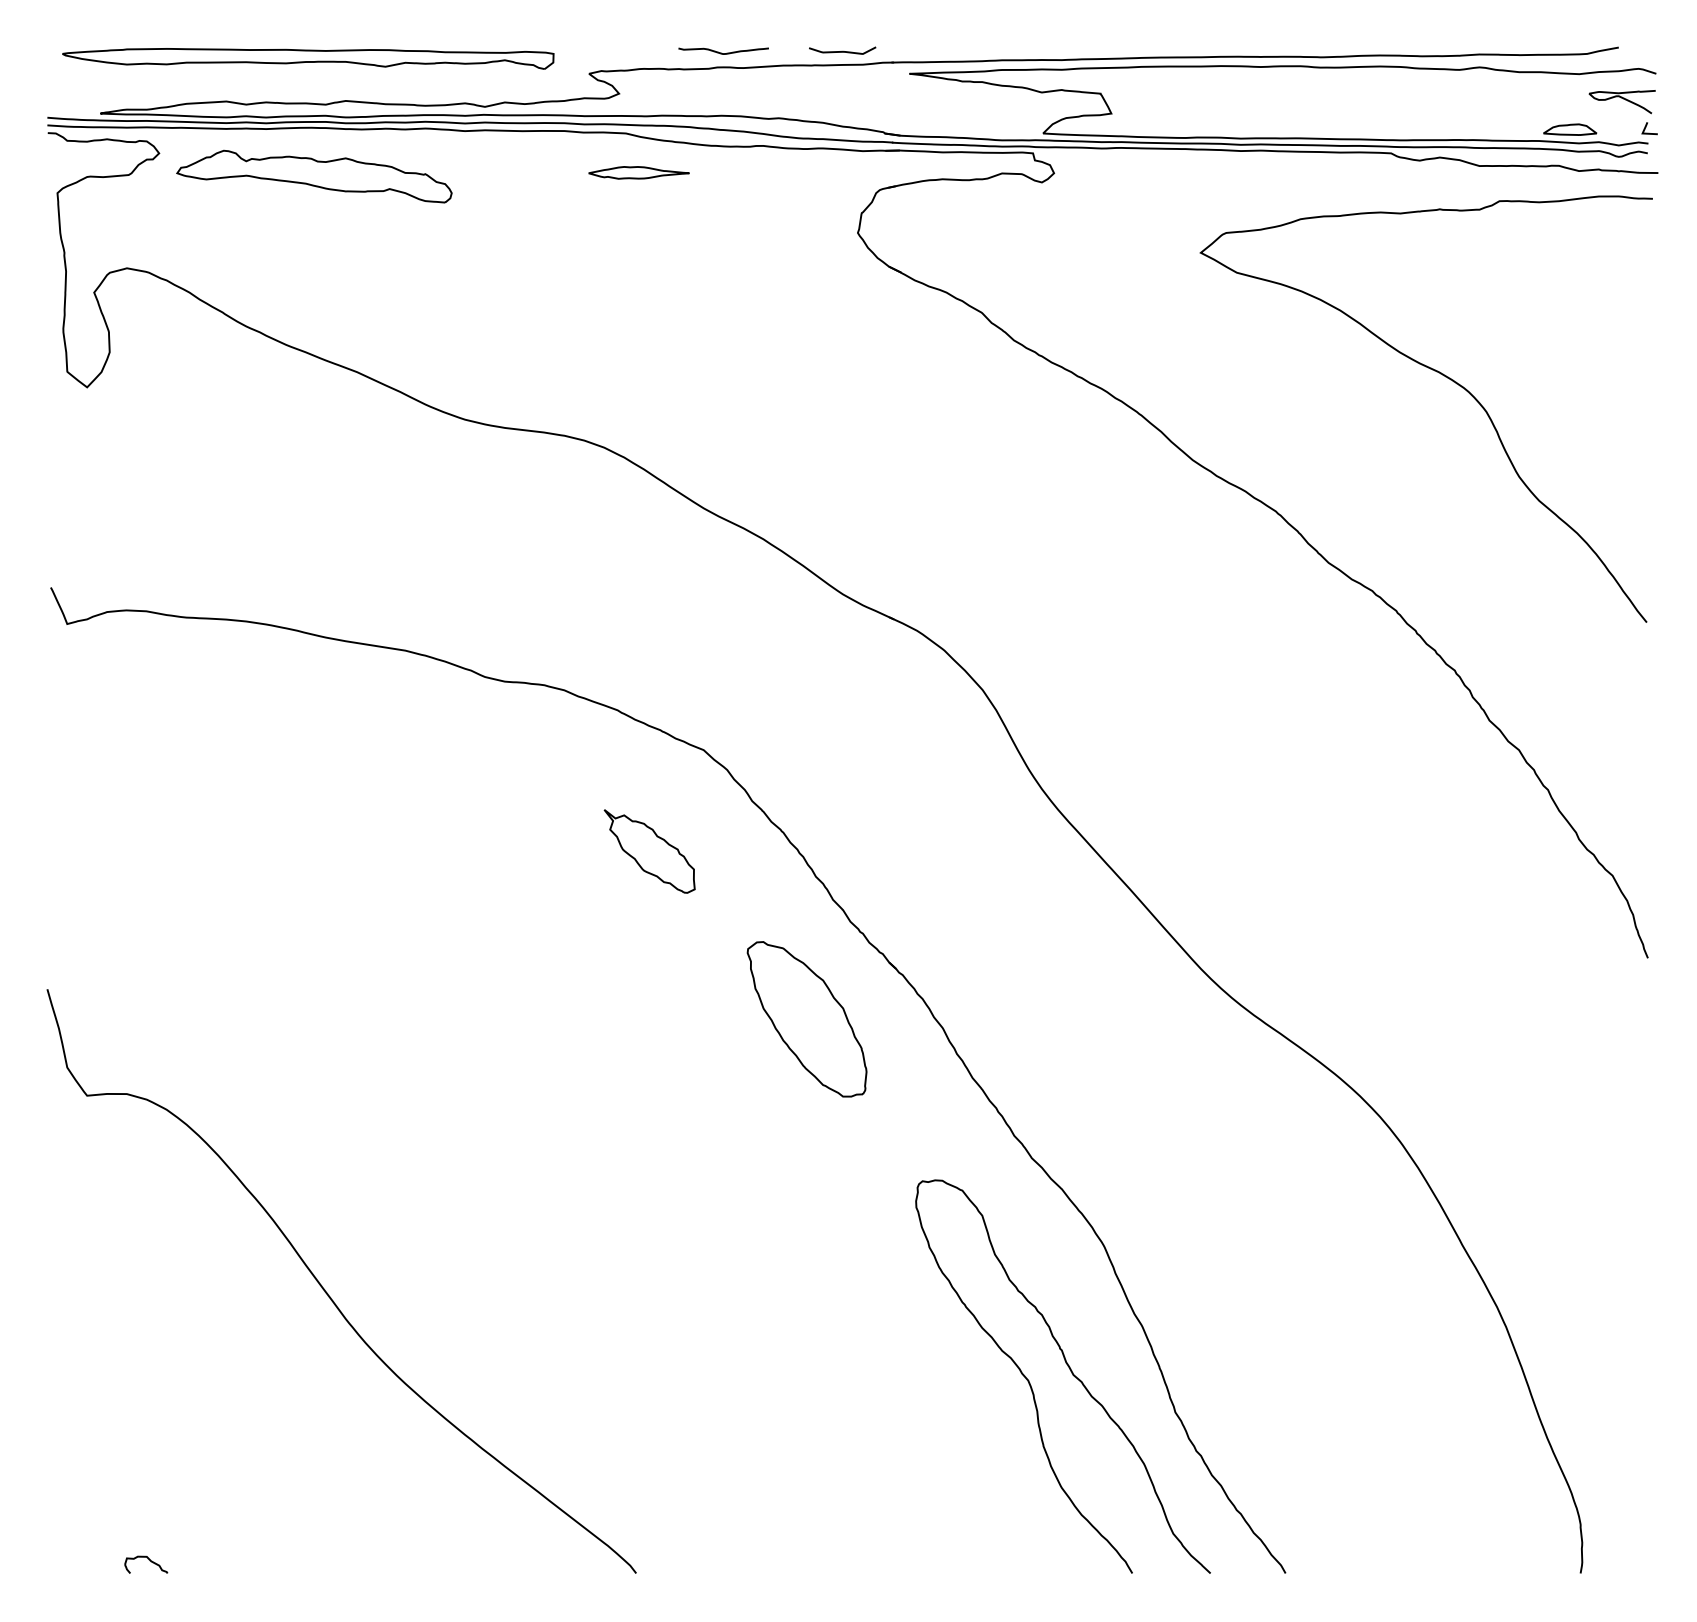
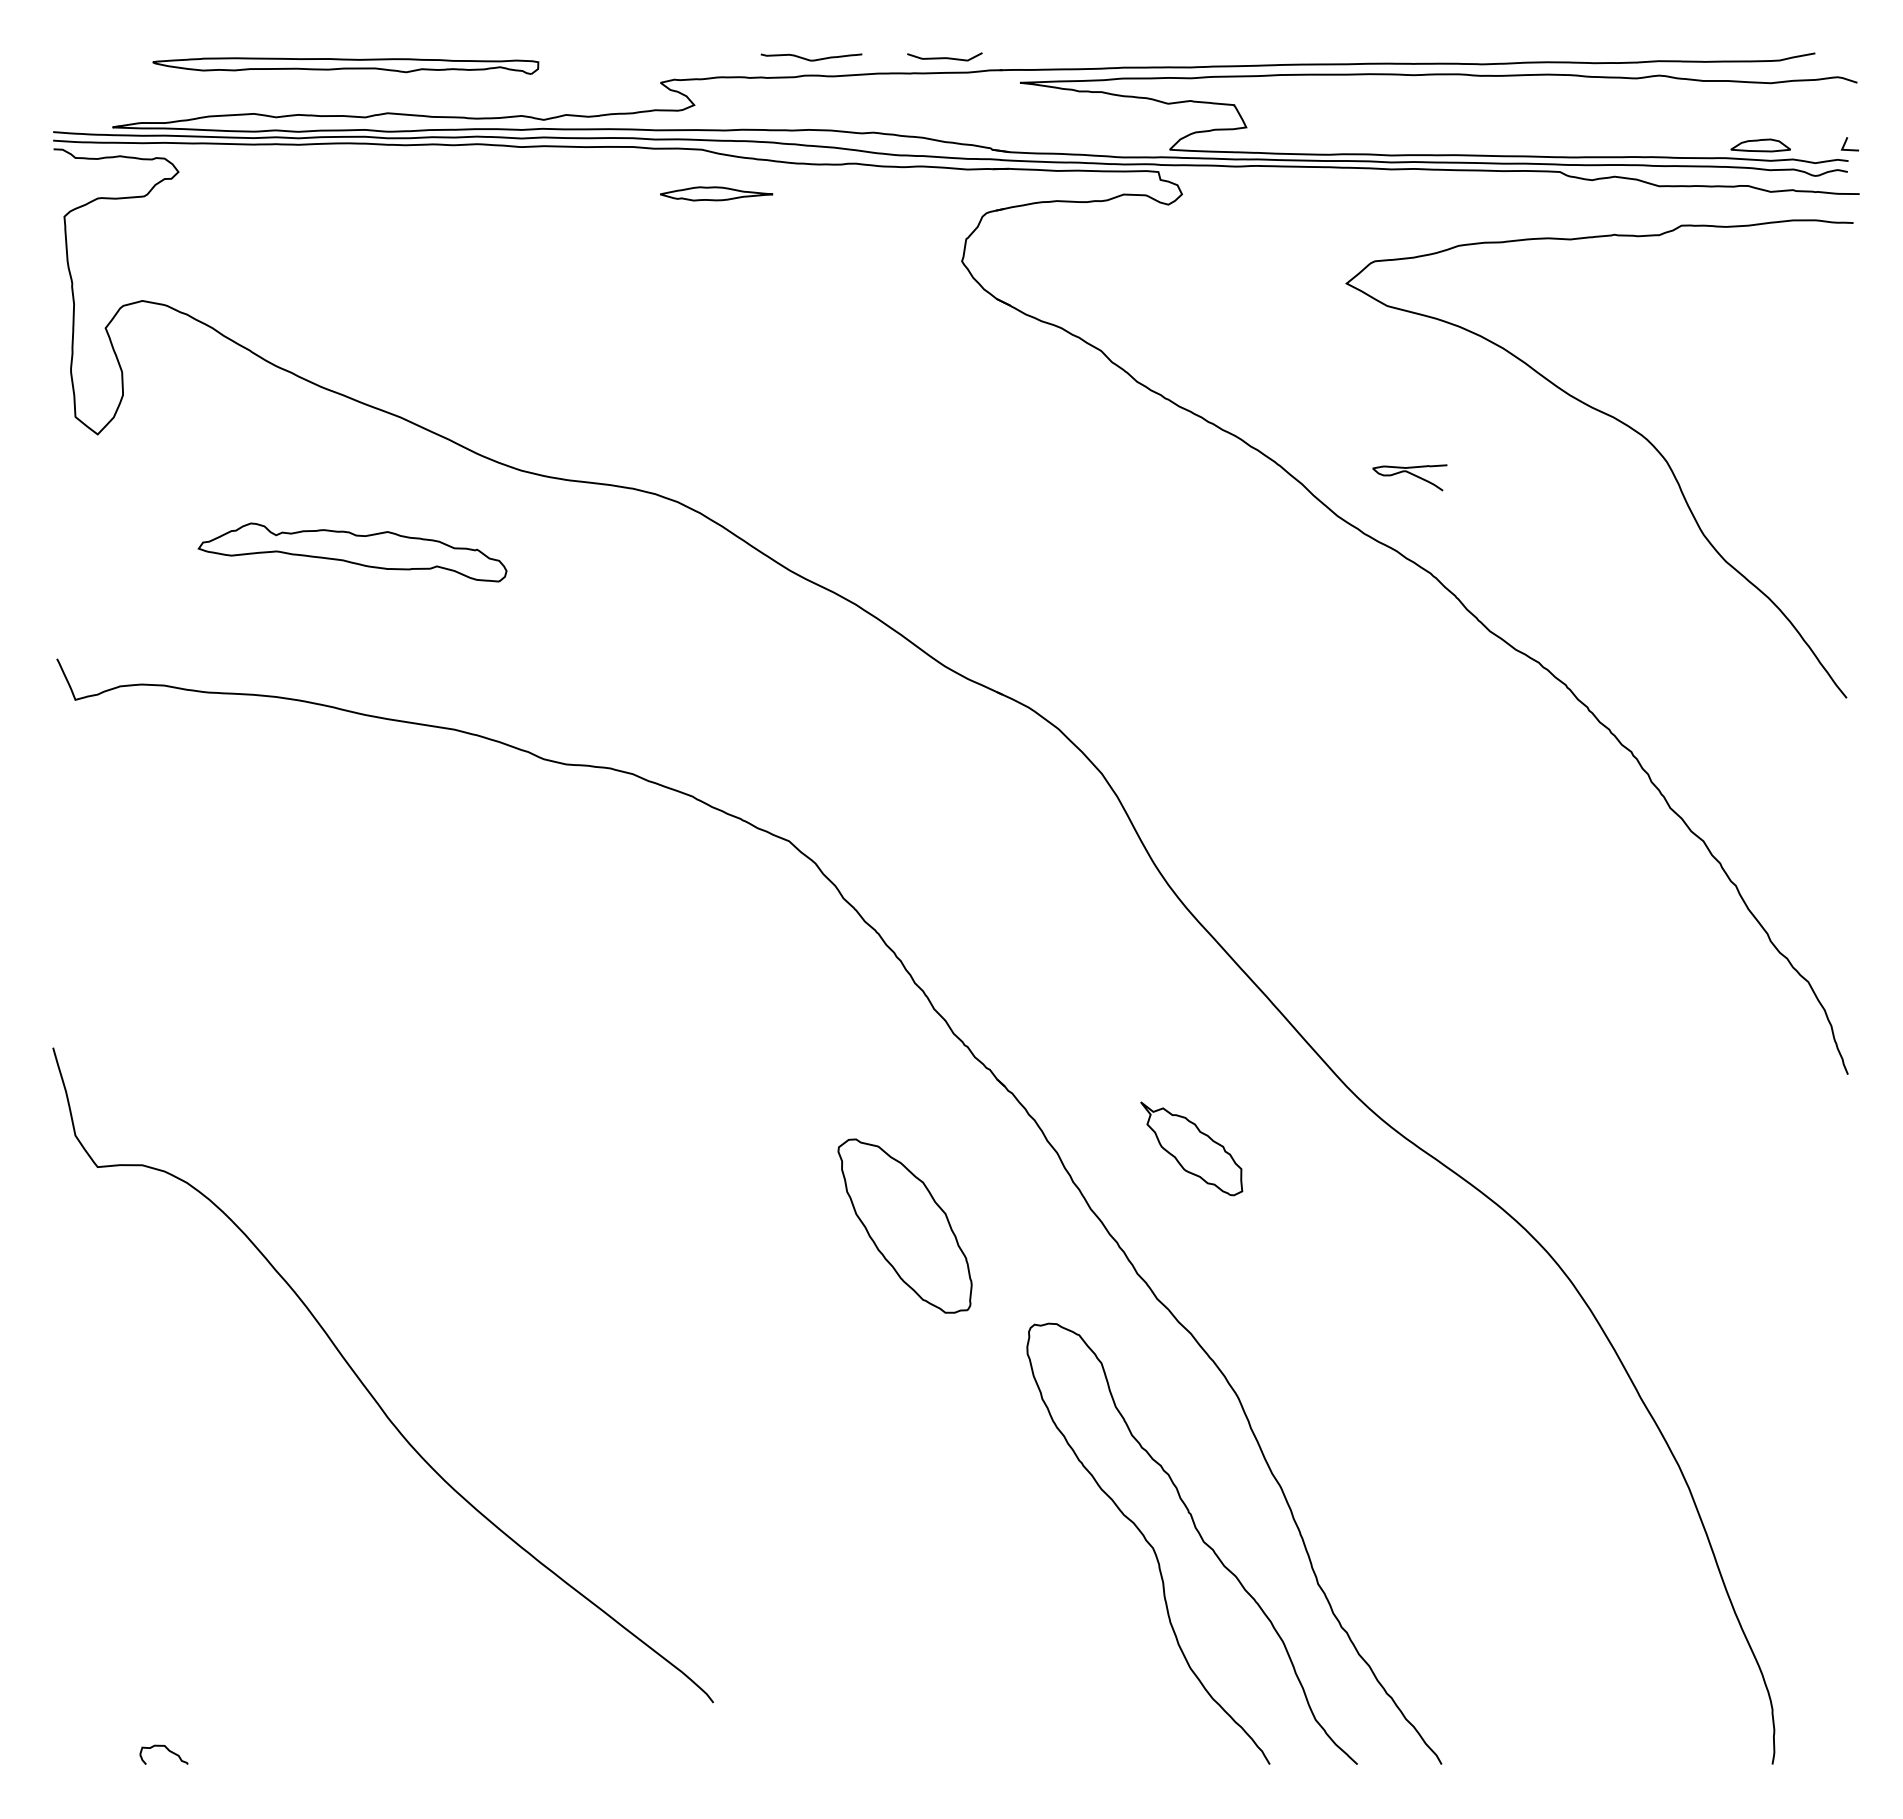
part: (308, 58) -> (345, 65), size x0.7
curve: (1623, 99) -> (1411, 474), moved
part: (314, 176) -> (352, 552), moved
part: (649, 851) -> (1191, 1148), moved
part: (806, 1019) -> (904, 1226), moved
curve: (328, 1293) -> (368, 1388), moved

